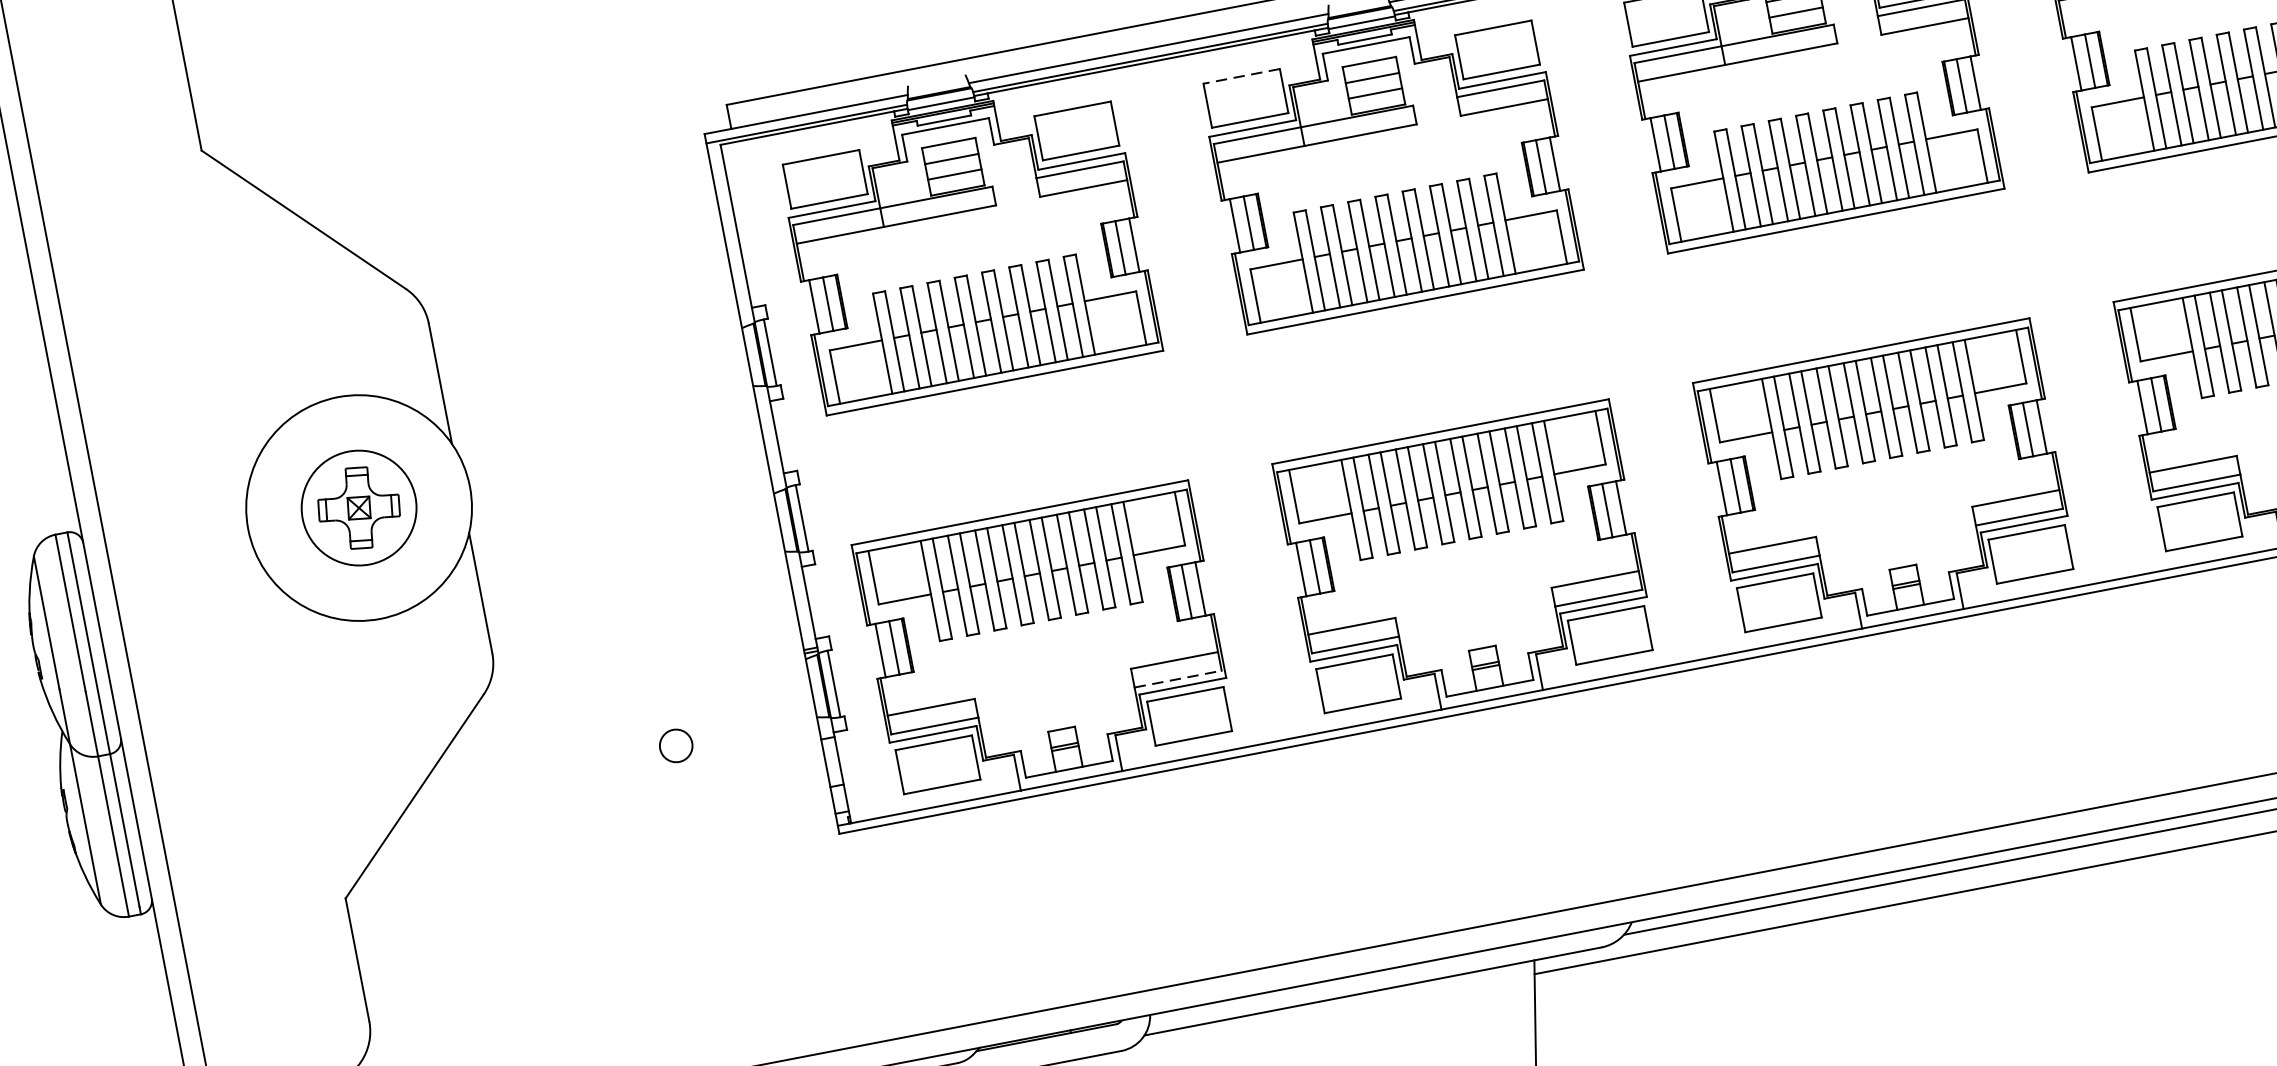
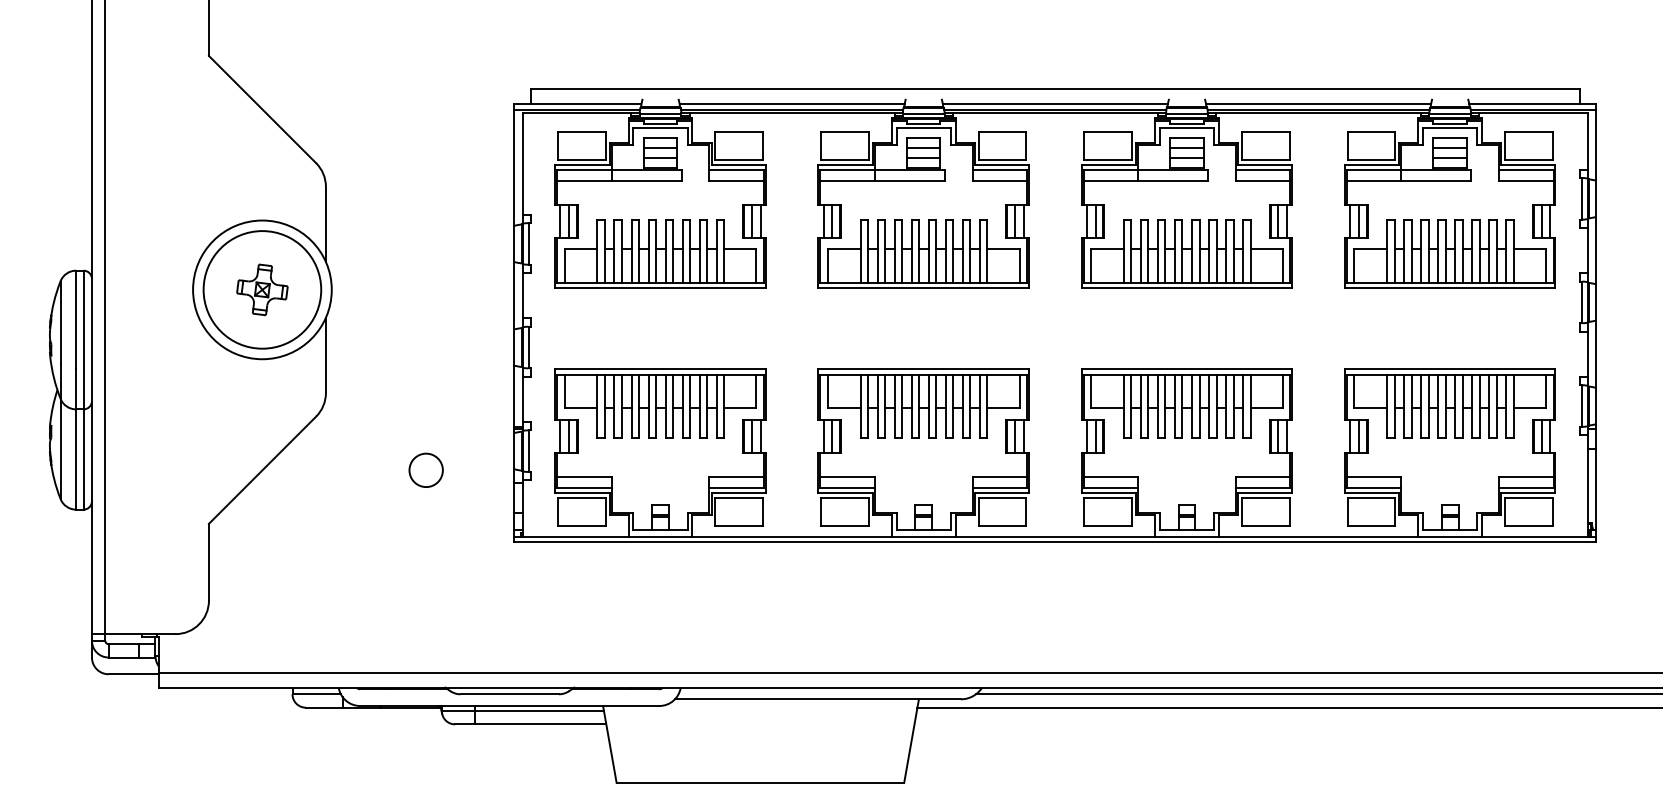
line: (1242, 75) -> (845, 131), dashed -> solid
circle: (359, 507) -> (262, 289), size x1.67
line: (1179, 679) -> (737, 488), dashed -> solid
circle: (675, 744) -> (425, 469), size x1.67

